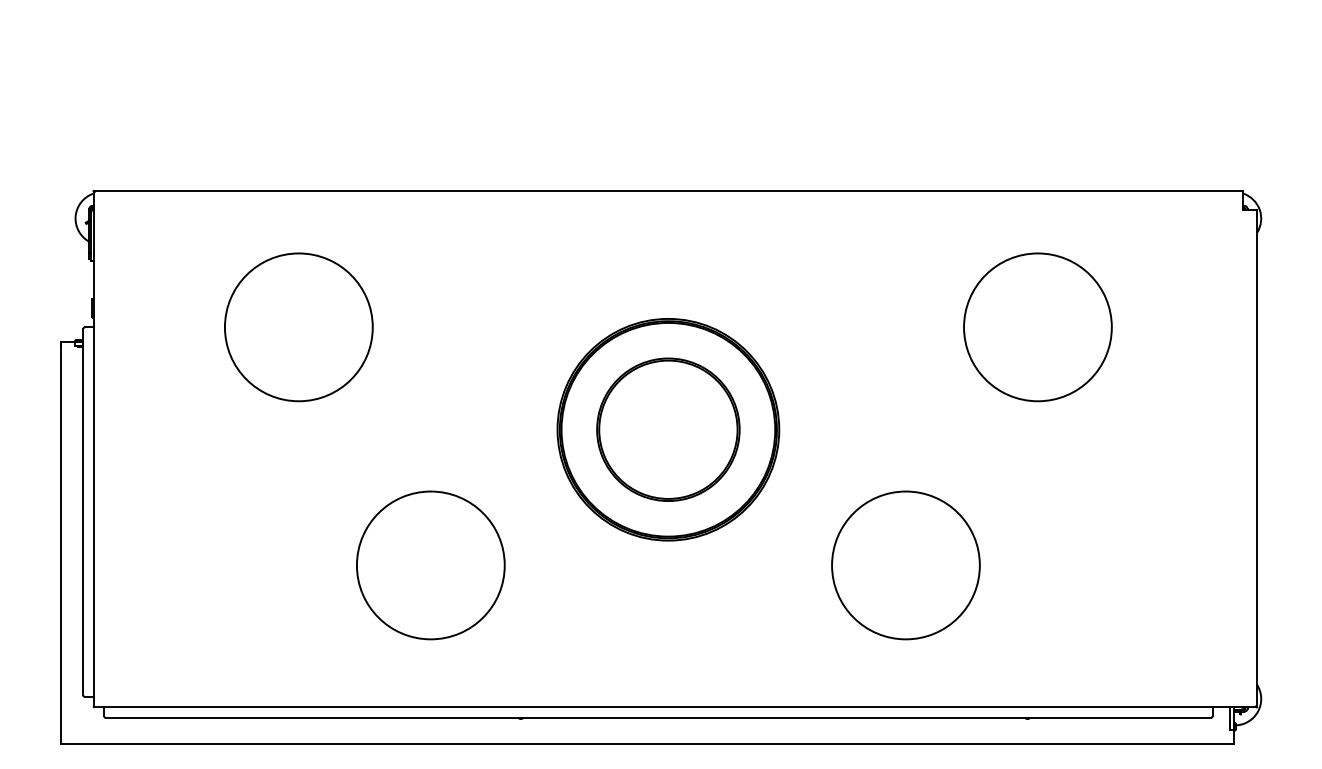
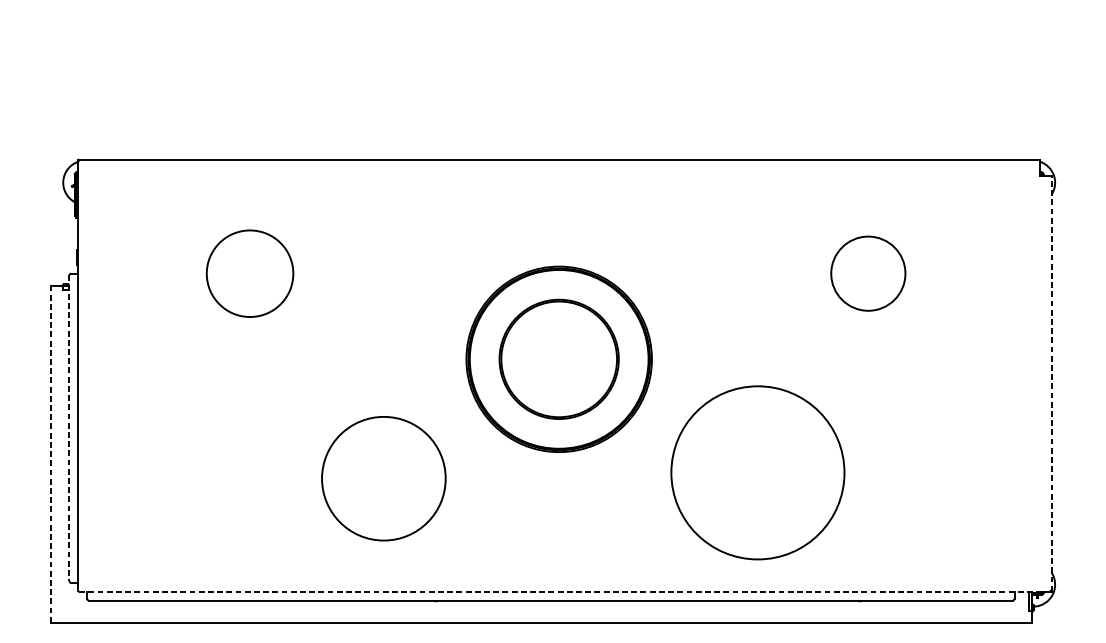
circle: (298, 327) -> (249, 273), size x0.7
circle: (1037, 327) -> (867, 273), size x0.6
line: (1257, 458) -> (1052, 383), solid -> dashed
line: (82, 512) -> (69, 428), solid -> dashed
line: (61, 542) -> (51, 453), solid -> dashed
circle: (430, 565) -> (383, 478), moved
circle: (905, 565) -> (757, 472), size x1.4
line: (668, 707) -> (559, 591), solid -> dashed

